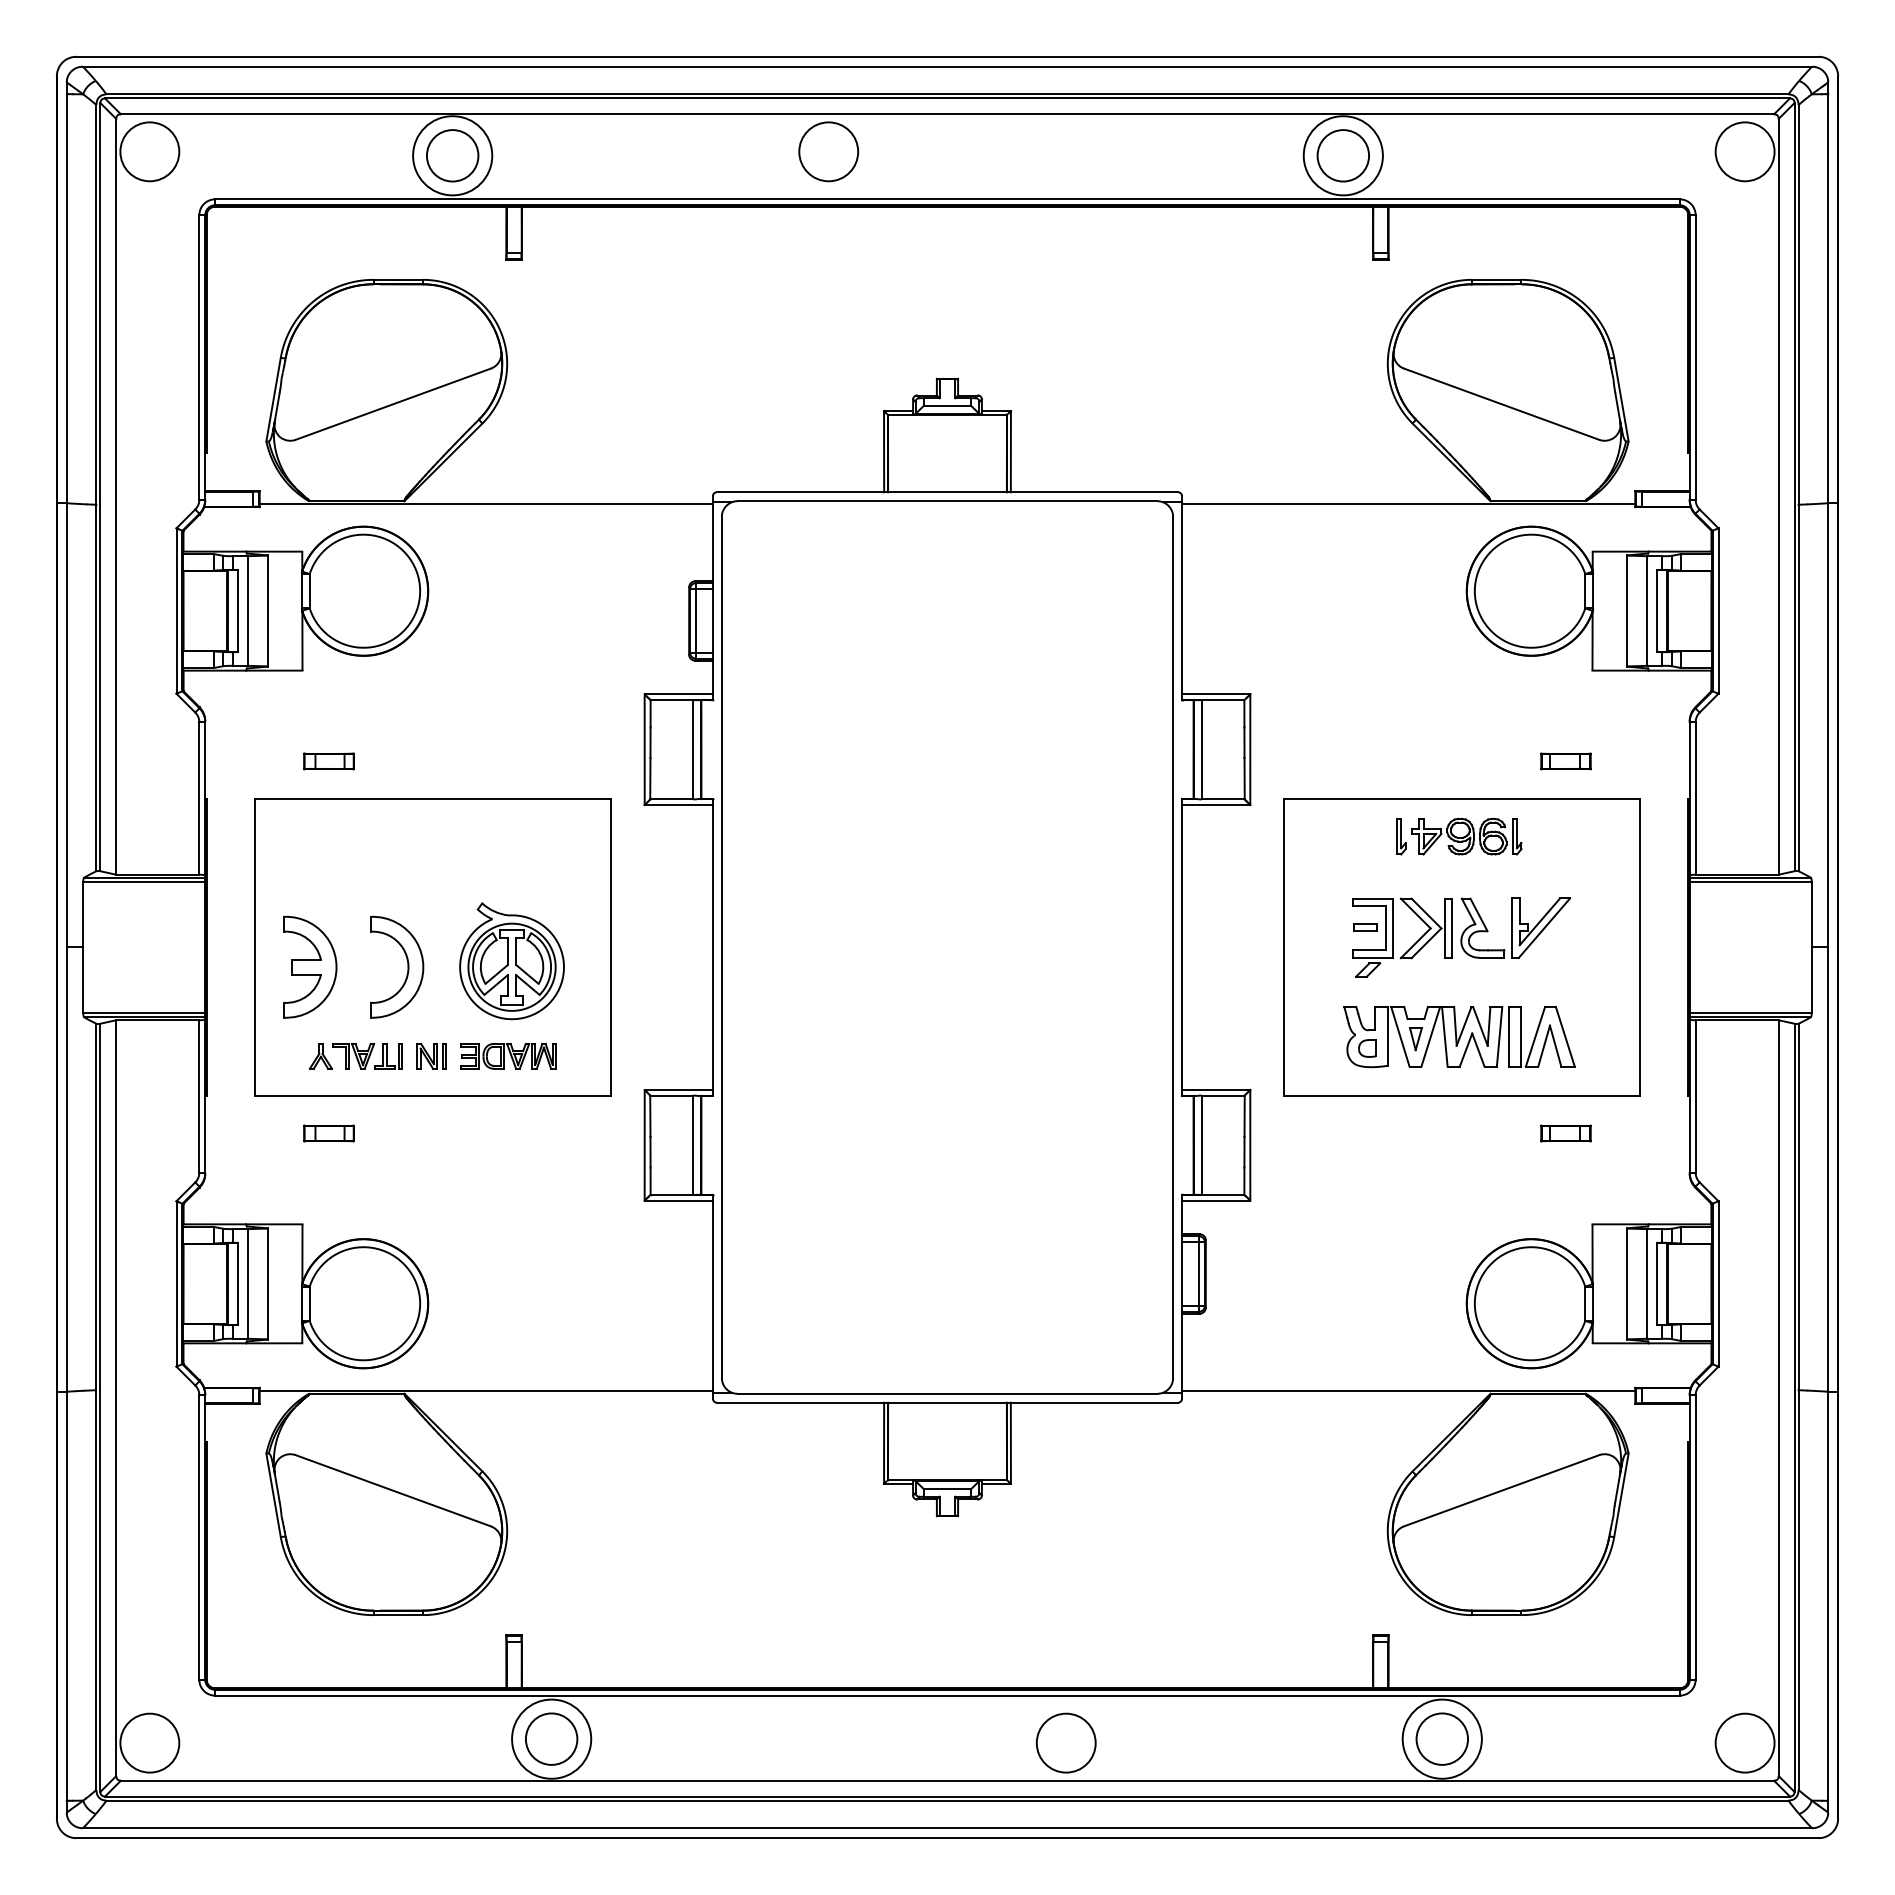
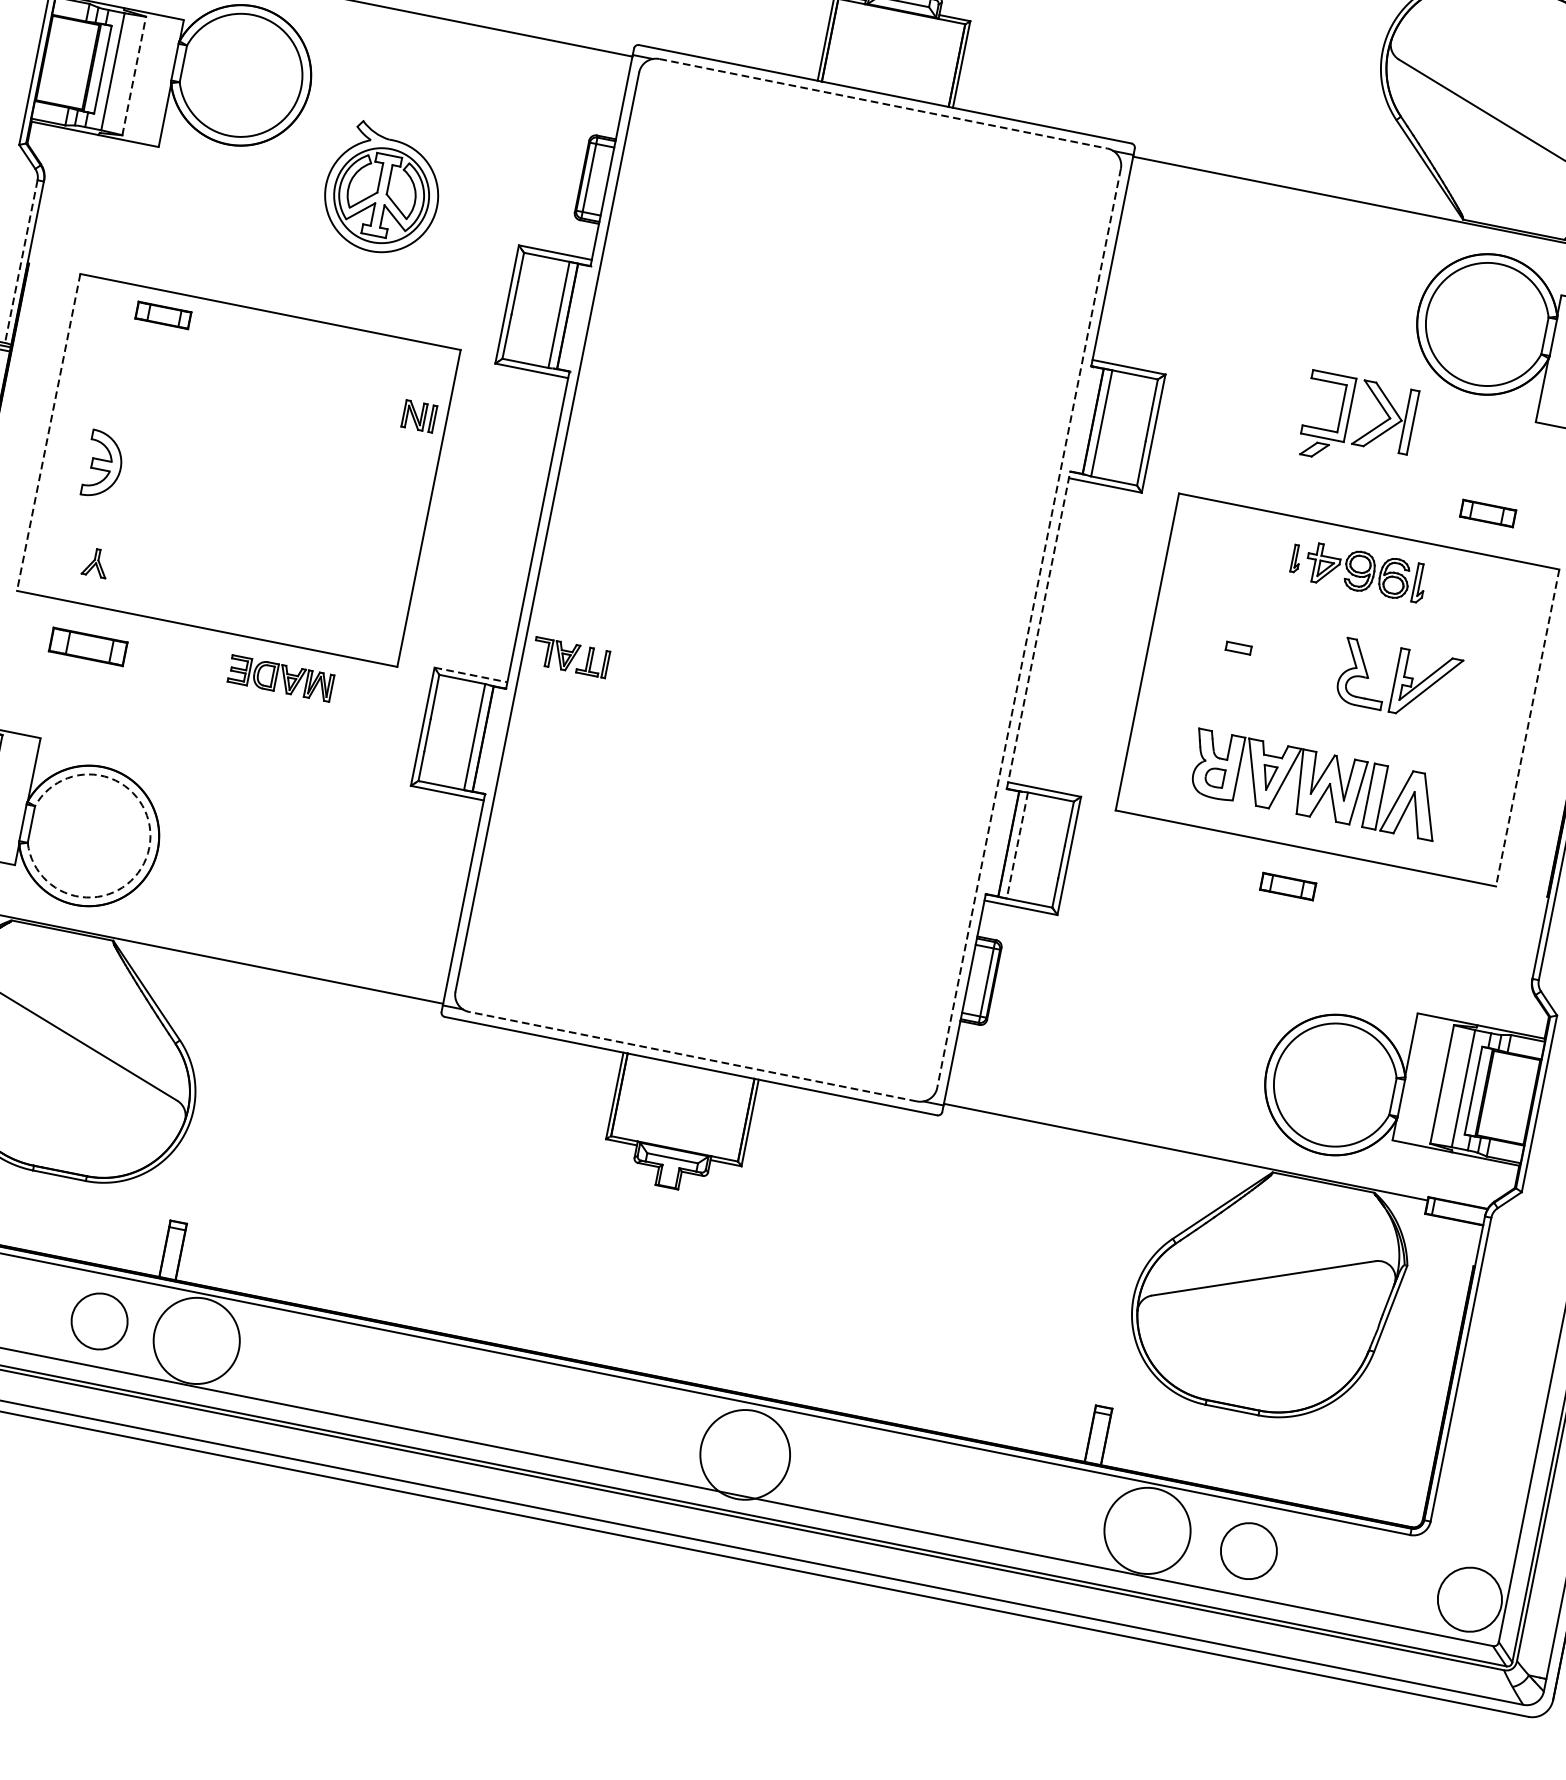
line: (947, 501) -> (883, 104), solid -> dashed
line: (267, 611) -> (133, 76), solid -> dashed
part: (328, 761) -> (162, 315), moved
line: (199, 799) -> (21, 262), solid -> dashed
part: (1401, 836) -> (1296, 558), size x0.7
part: (1393, 937) -> (1348, 420), moved
line: (1173, 947) -> (1029, 628), solid -> dashed
line: (1182, 947) -> (1039, 630), solid -> dashed
line: (254, 948) -> (48, 433), solid -> dashed
line: (1640, 948) -> (1527, 729), solid -> dashed
part: (511, 961) -> (382, 189), moved
part: (310, 966) -> (104, 464), size x0.6
part: (407, 966) -> (207, 485), removed
part: (431, 1055) -> (419, 415), moved
part: (367, 1056) -> (570, 657), moved
part: (508, 1056) -> (281, 678), moved
line: (679, 1089) -> (471, 674), solid -> dashed
part: (328, 1133) -> (87, 646), size x1.4
part: (1565, 1133) -> (1287, 886), moved
line: (1201, 1145) -> (1017, 845), solid -> dashed
arc: (420, 1303) -> (149, 847), solid -> dashed
line: (947, 1393) -> (693, 1056), solid -> dashed
circle: (551, 1738) -> (99, 1320), moved
circle: (1441, 1738) -> (1248, 1550), moved
circle: (1065, 1742) -> (744, 1454), size x1.4

